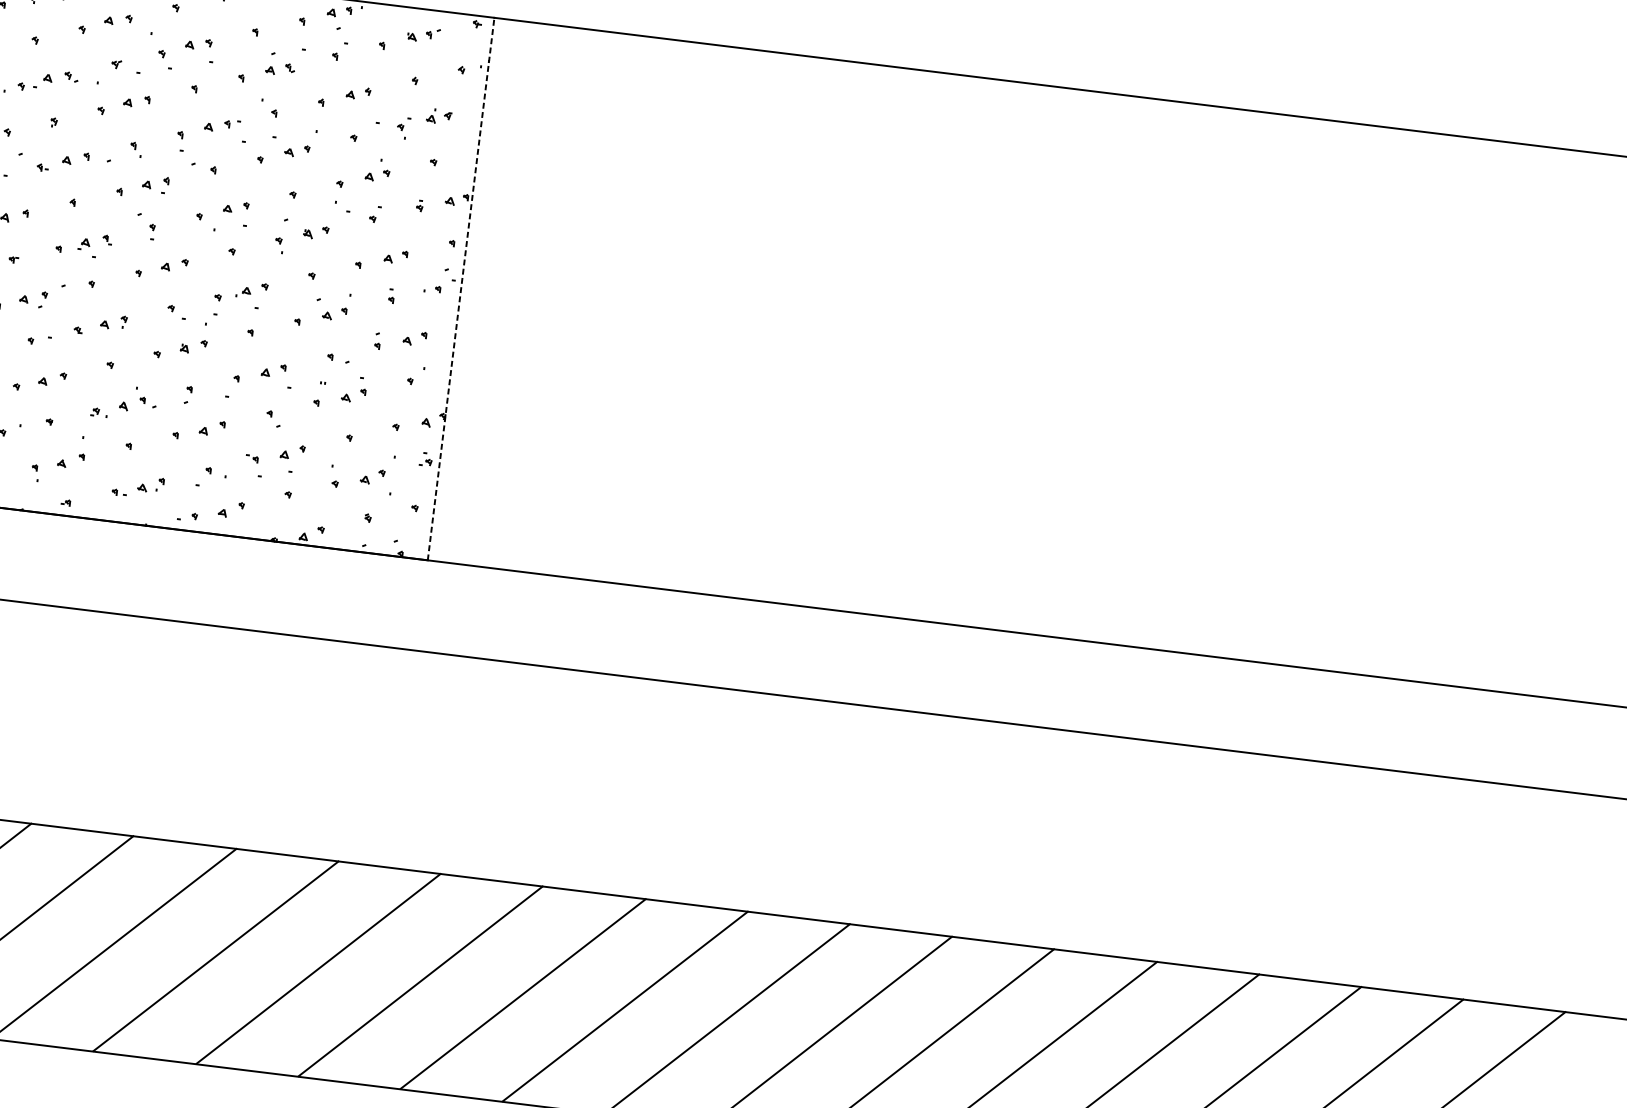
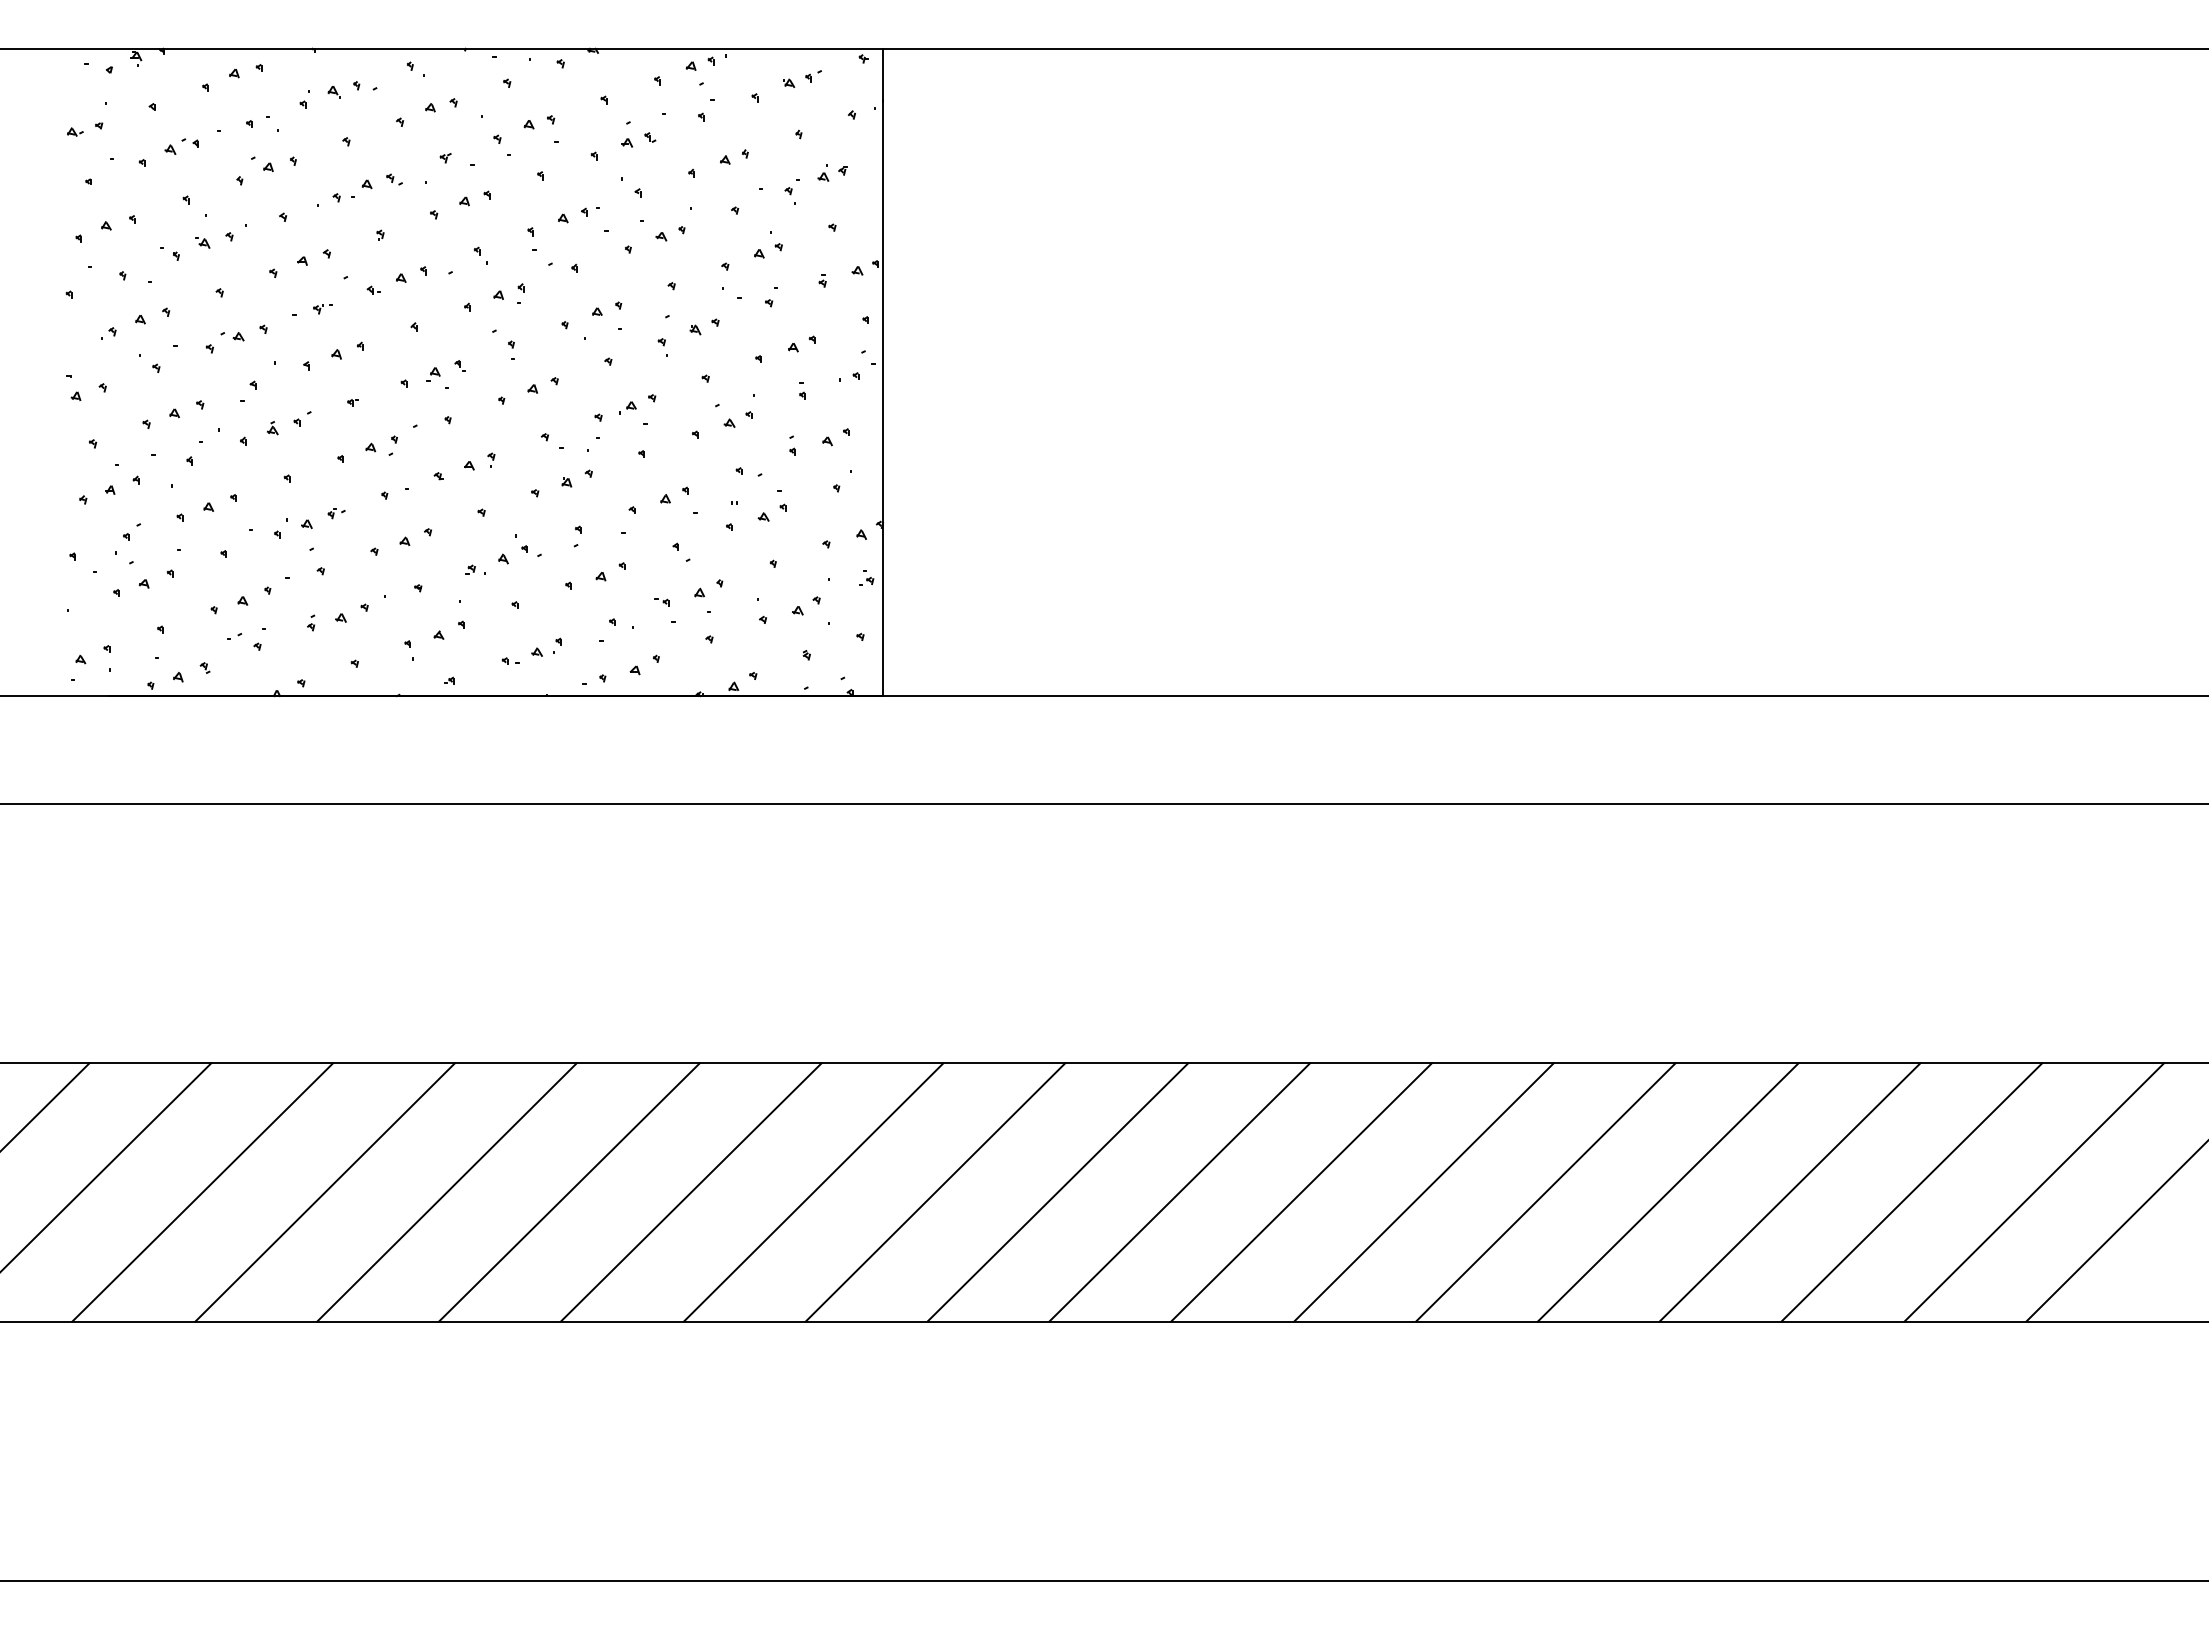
line: (461, 289) -> (883, 372), dashed -> solid

